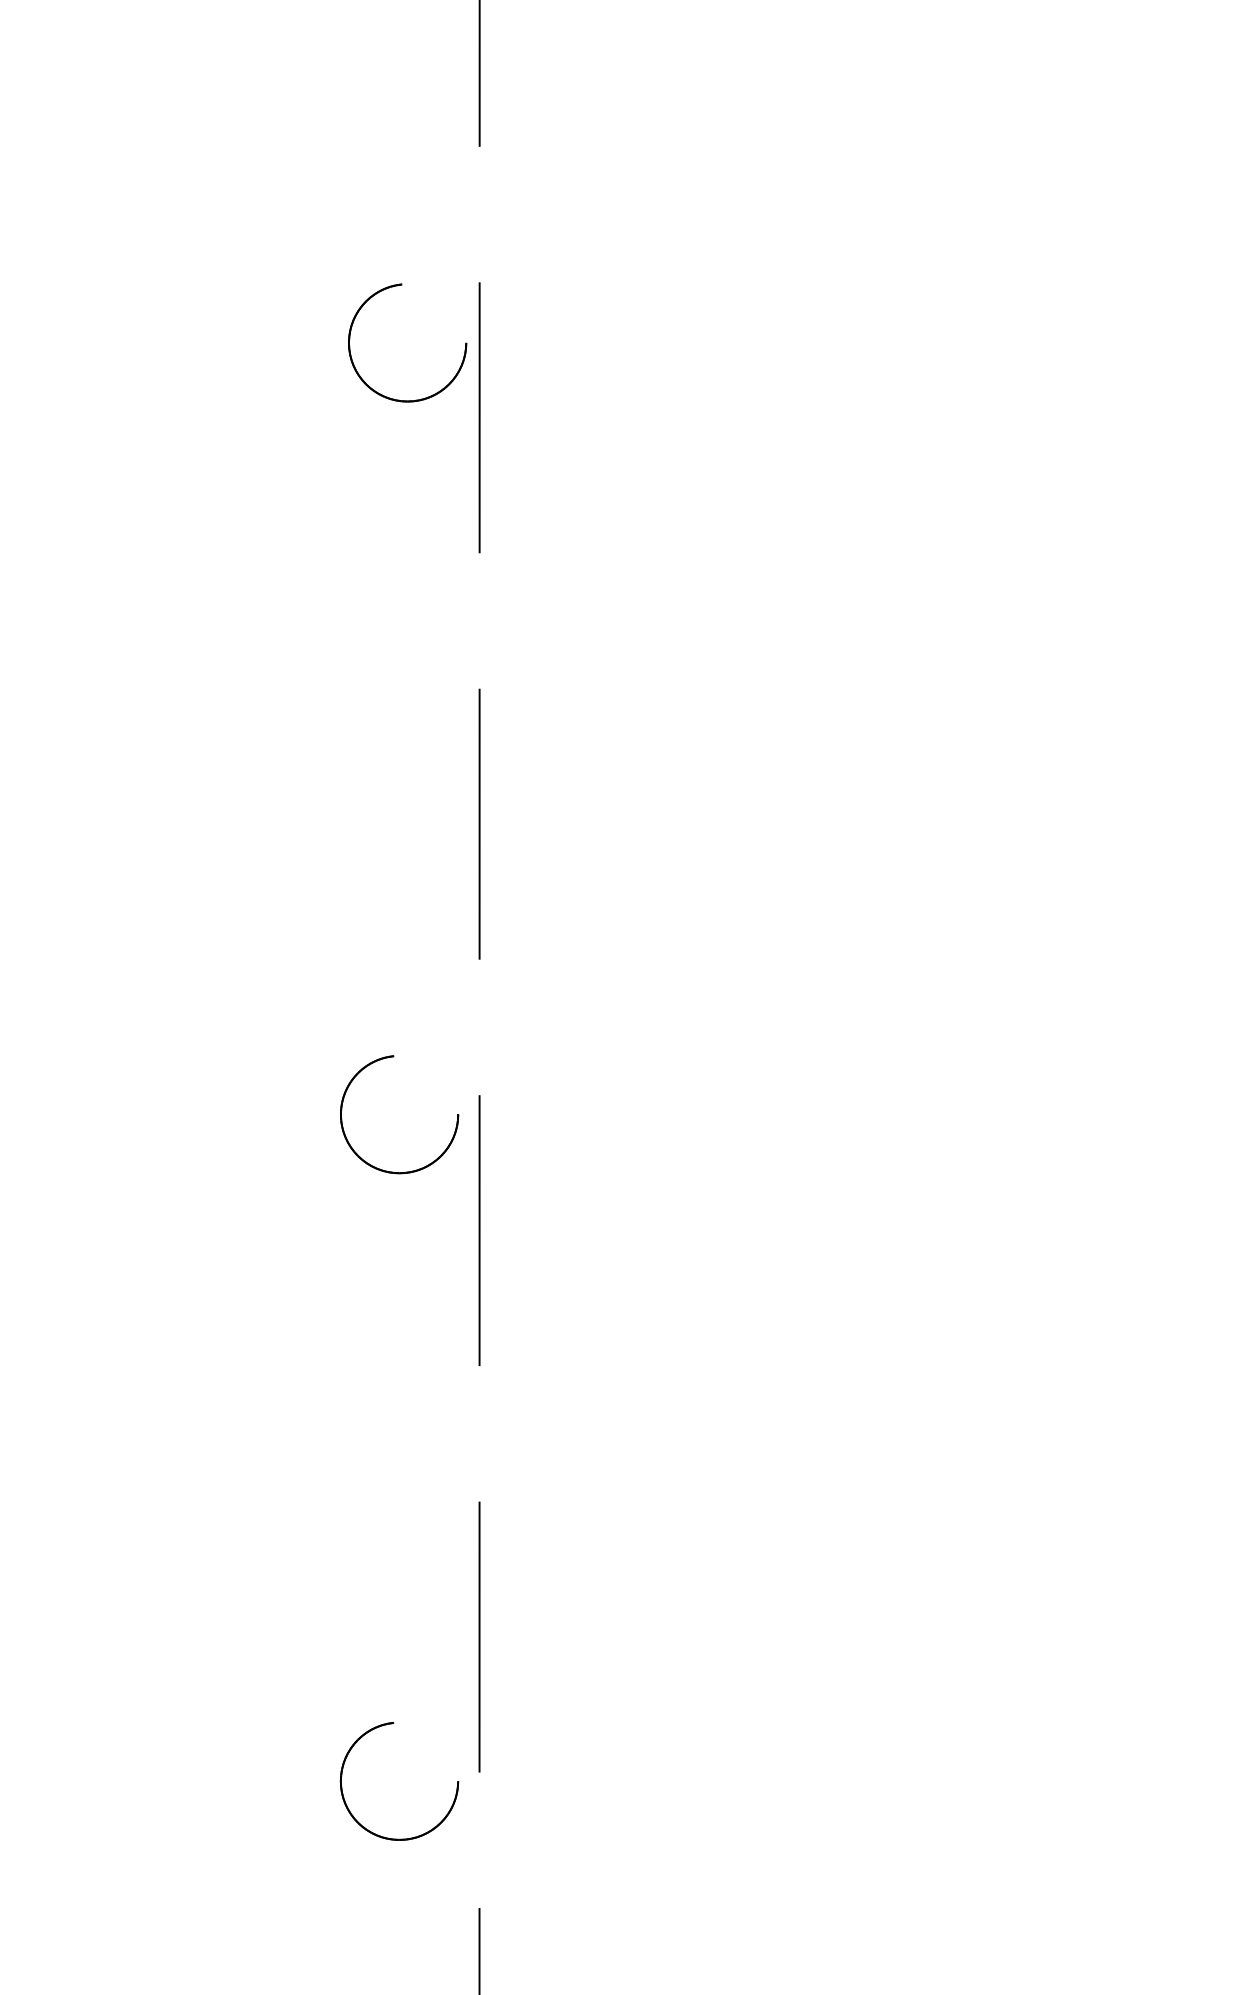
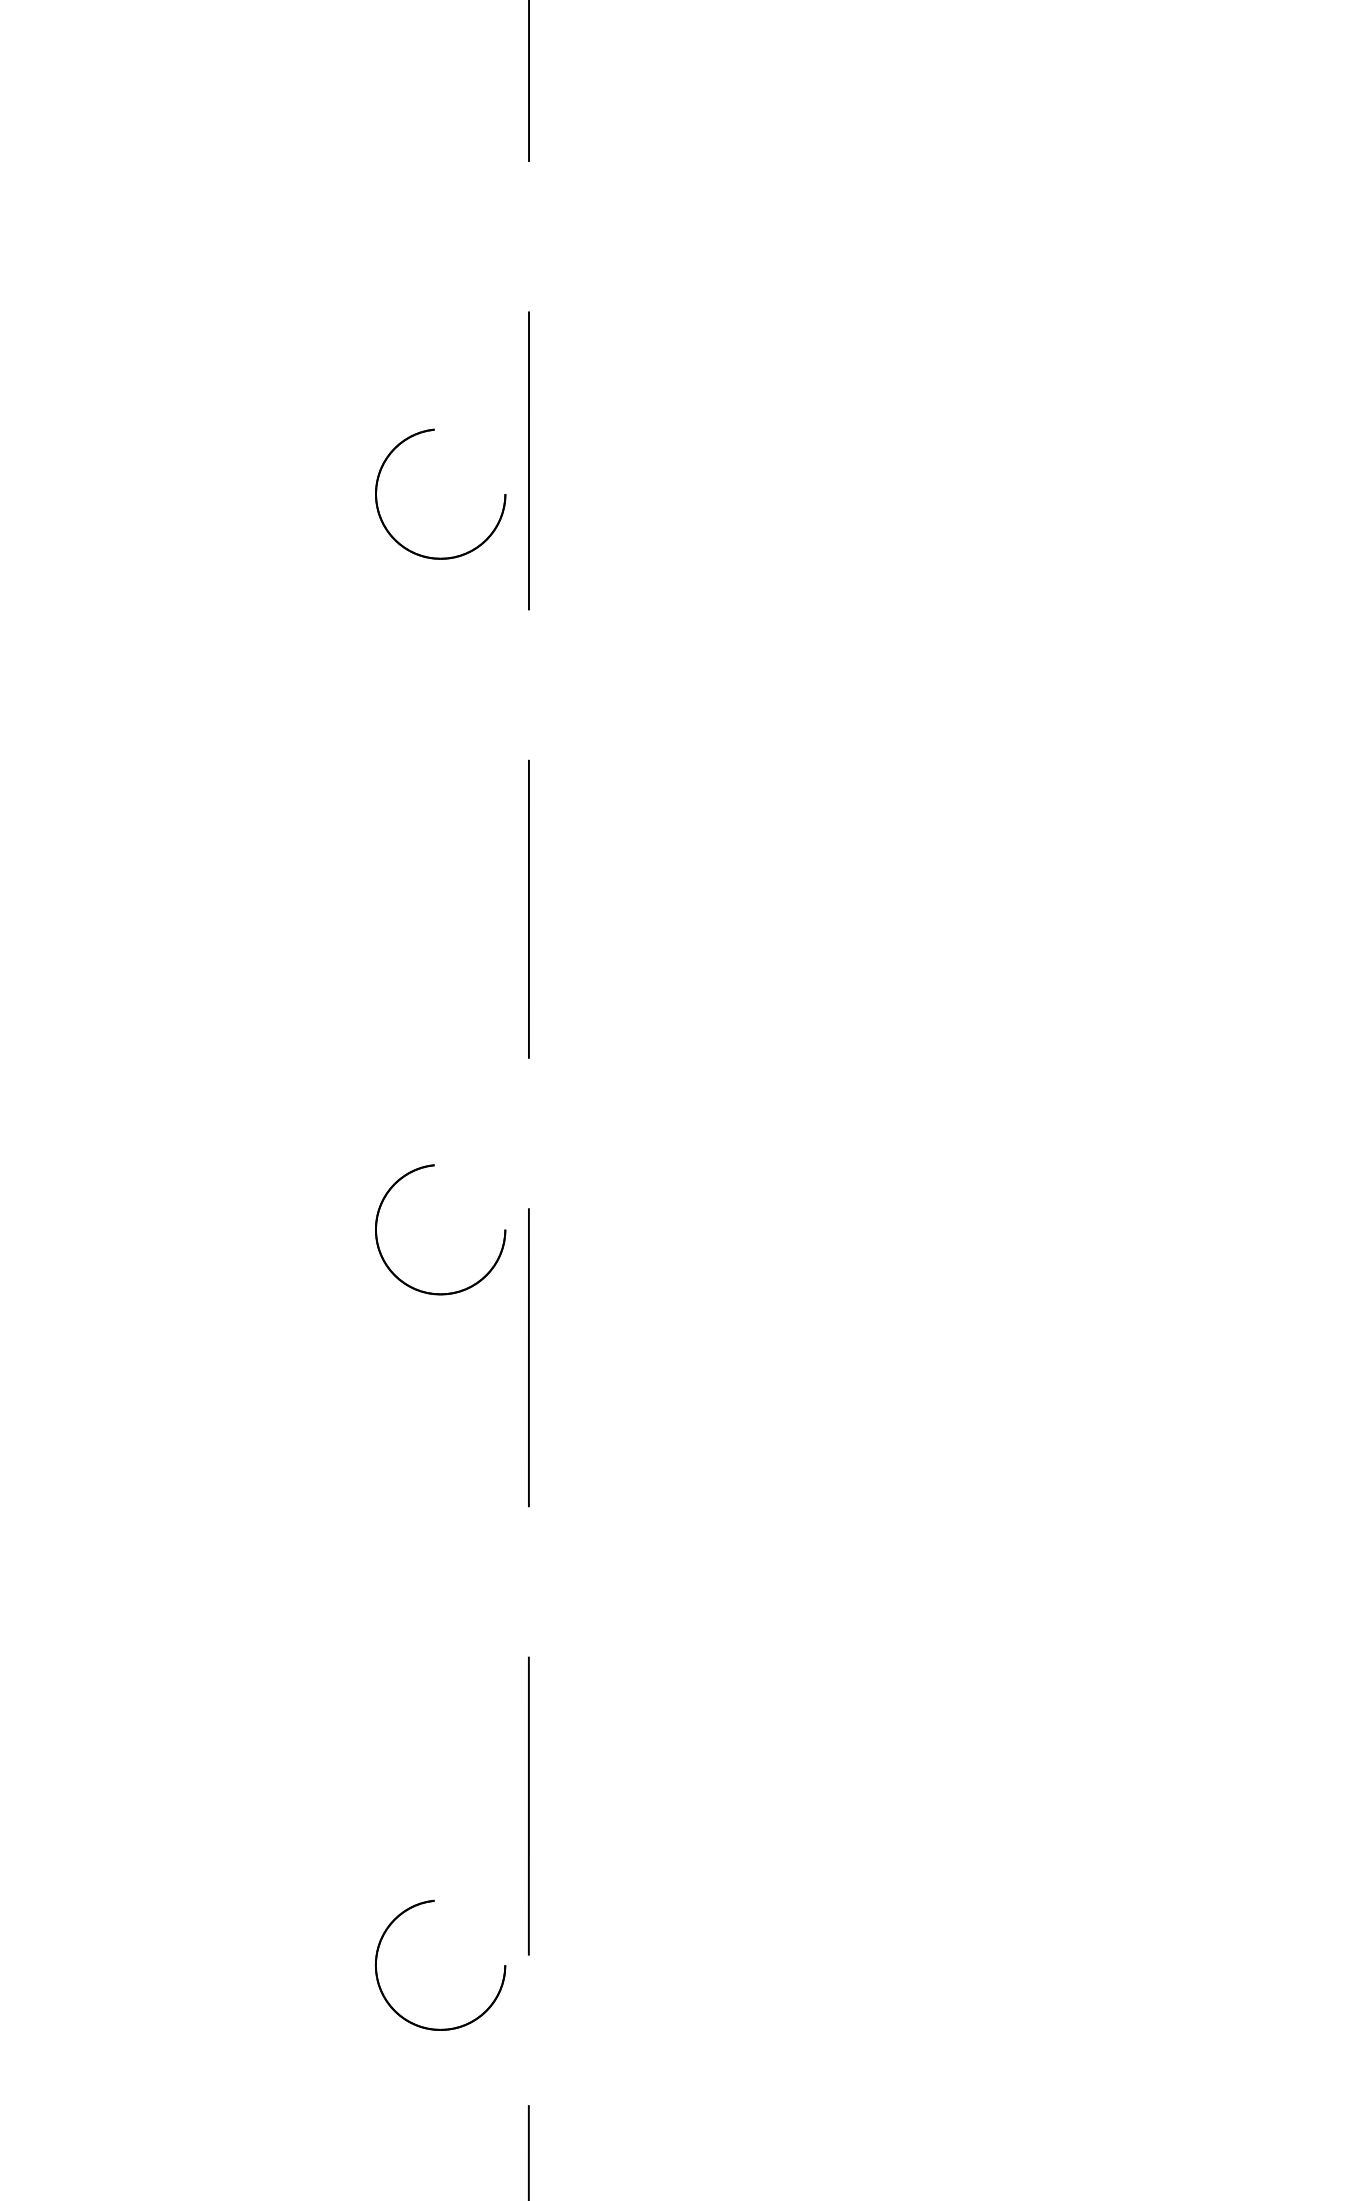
part: (382, 291) -> (412, 437), moved

